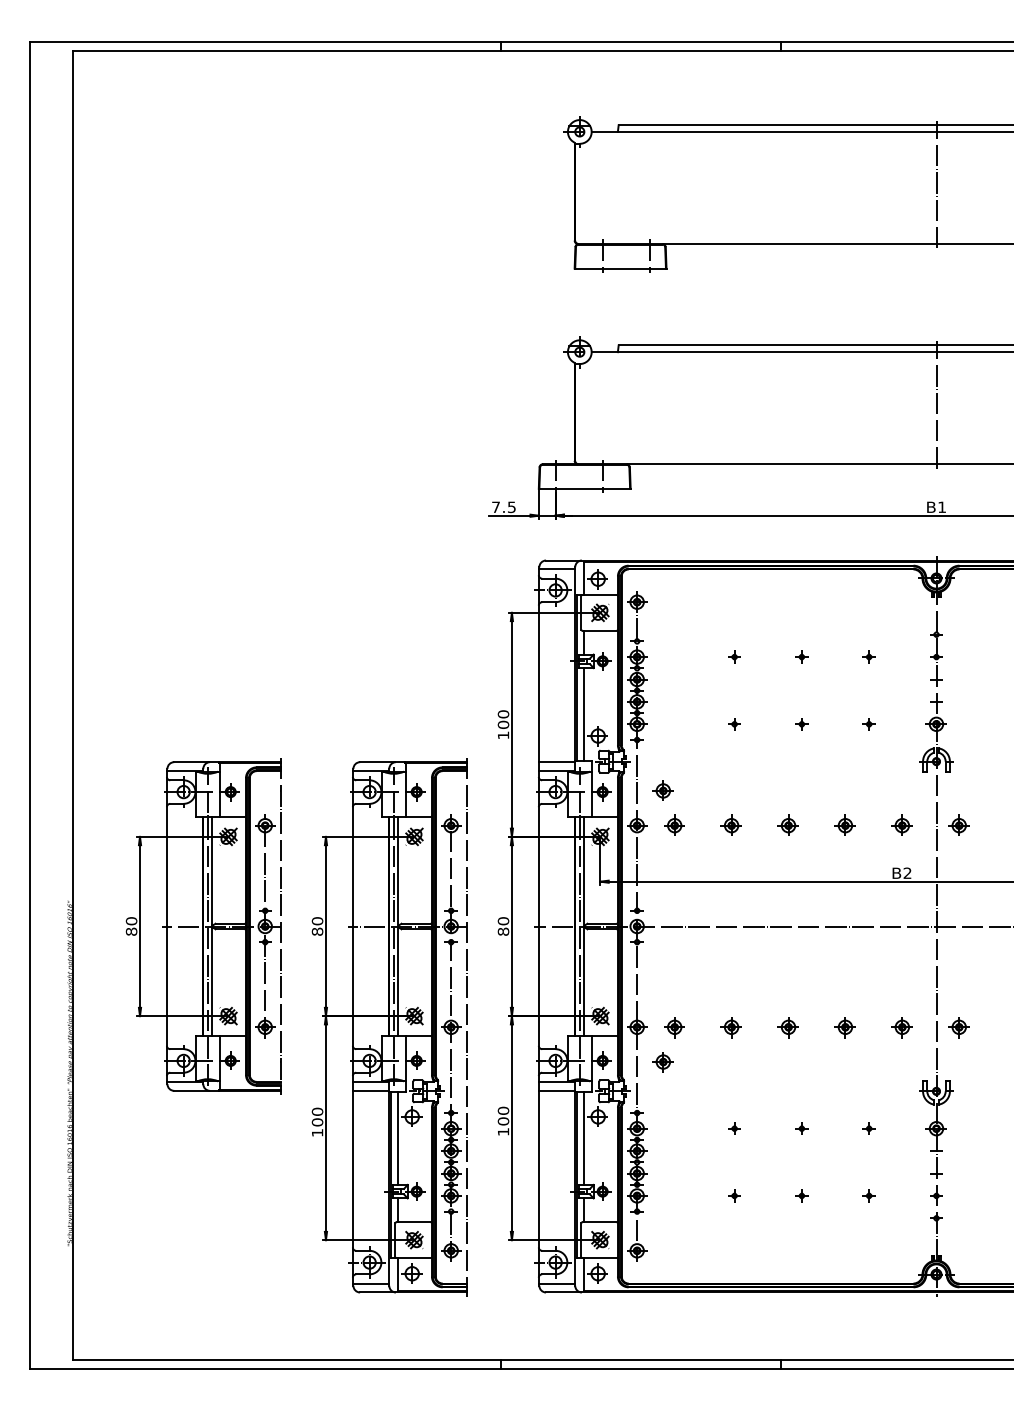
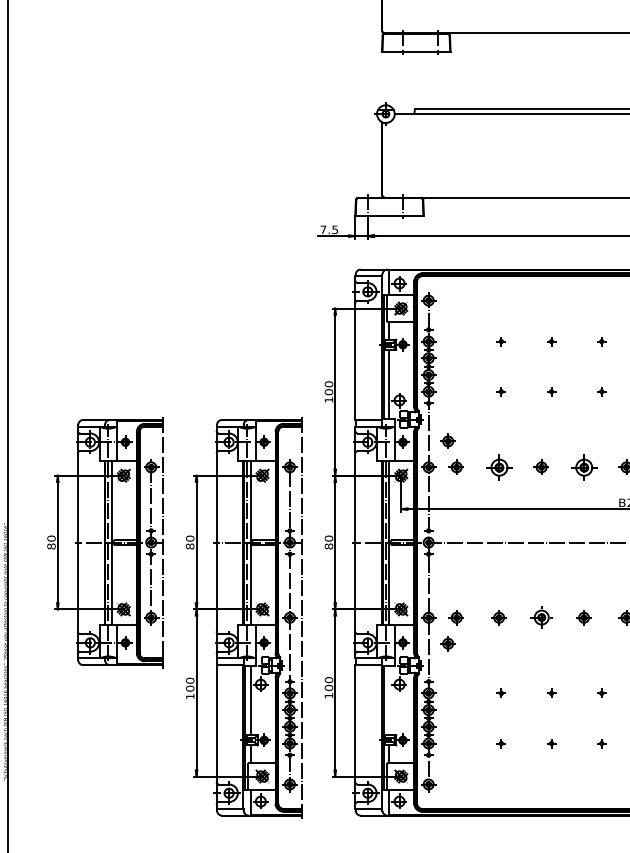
part: (730, 824) -> (498, 466), size x1.6
part: (844, 824) -> (583, 466), size x1.6
part: (787, 1027) -> (540, 617), size x1.4
line: (584, 1137) -> (389, 699), removed

